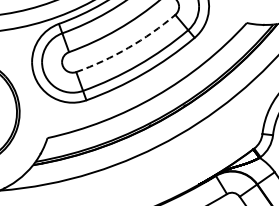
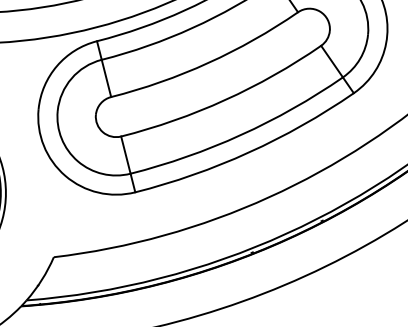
arc: (128, 47) -> (225, 99), dashed -> solid

